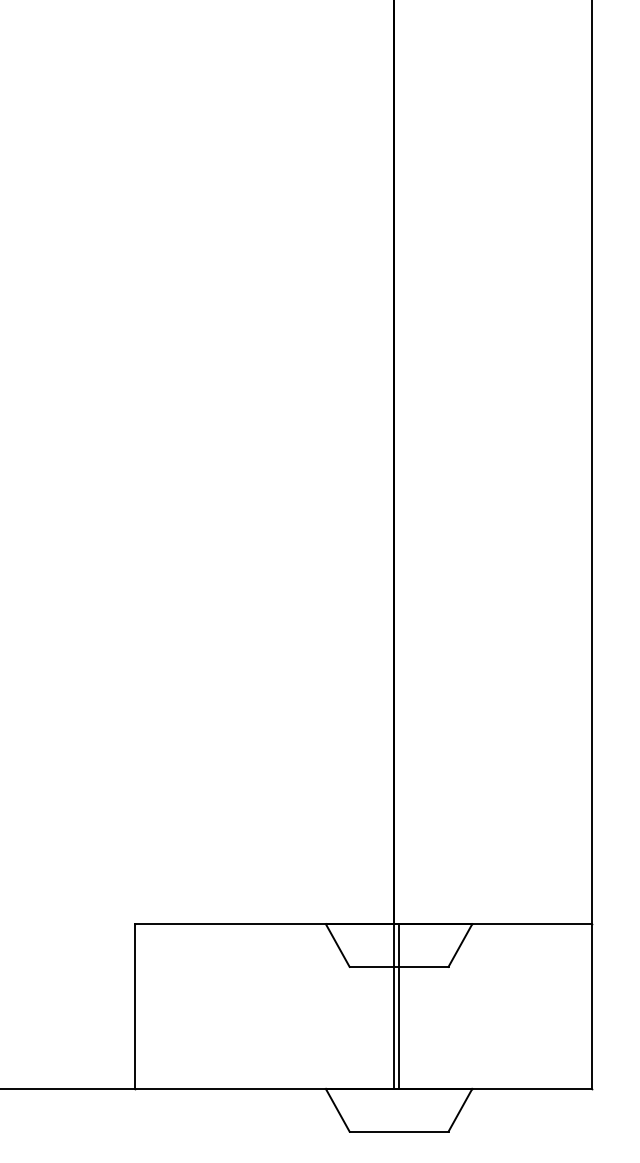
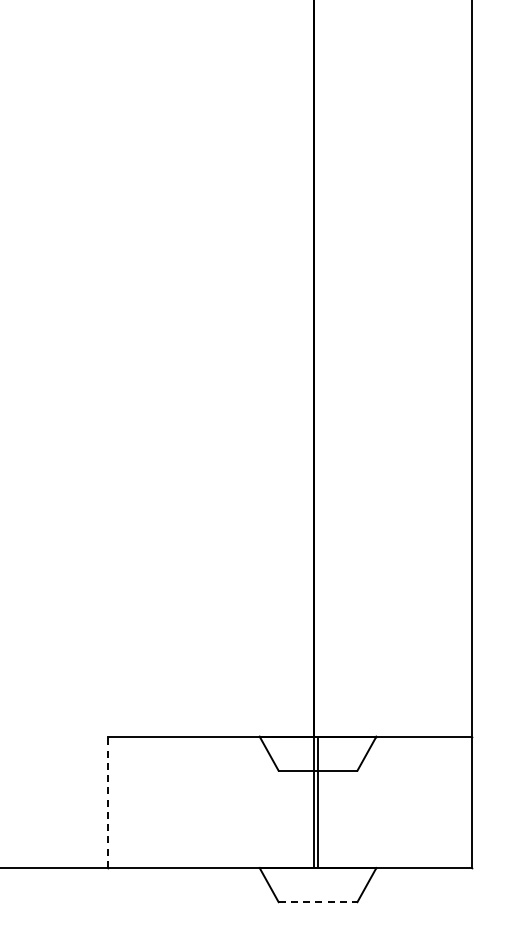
line: (134, 1006) -> (107, 802), solid -> dashed
line: (399, 1132) -> (318, 902), solid -> dashed

